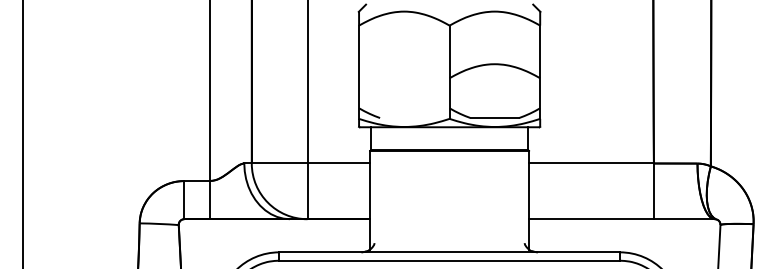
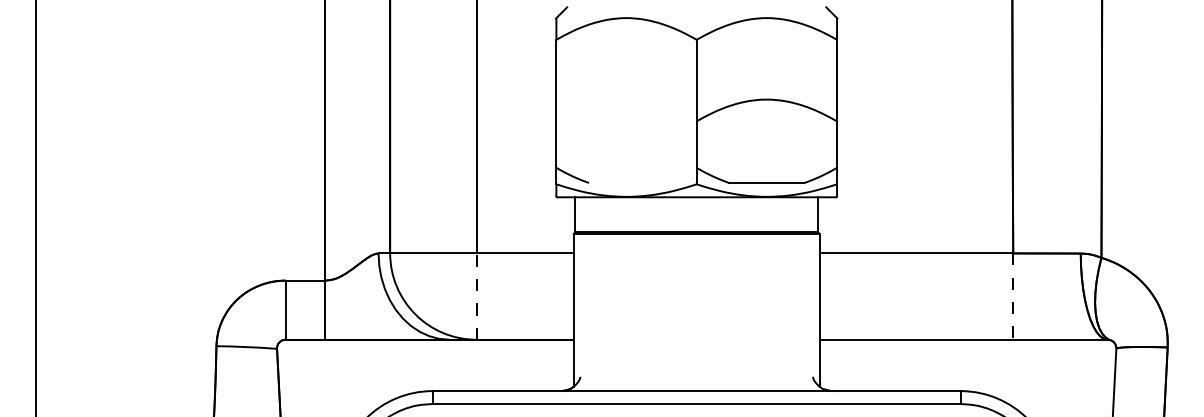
line: (307, 191) -> (476, 296), solid -> dashed
line: (653, 191) -> (1012, 296), solid -> dashed

